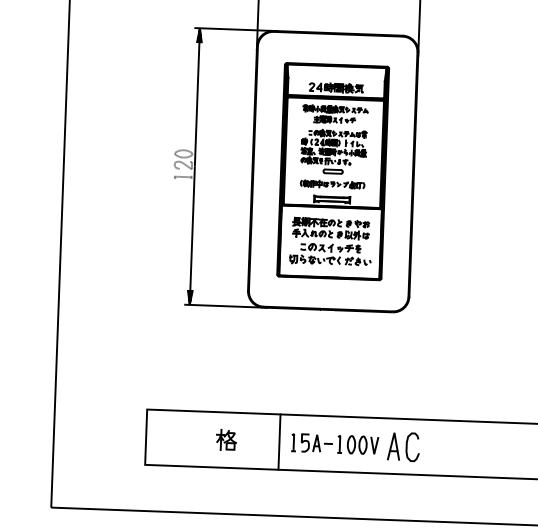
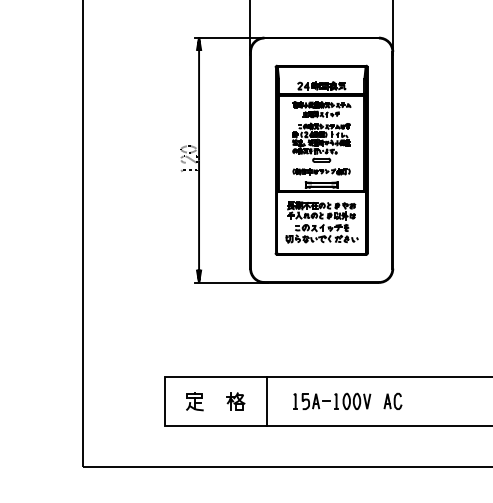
part: (179, 438) -> (194, 401), added
line: (279, 440) -> (266, 400), moved
part: (403, 445) -> (392, 400), size x0.62

